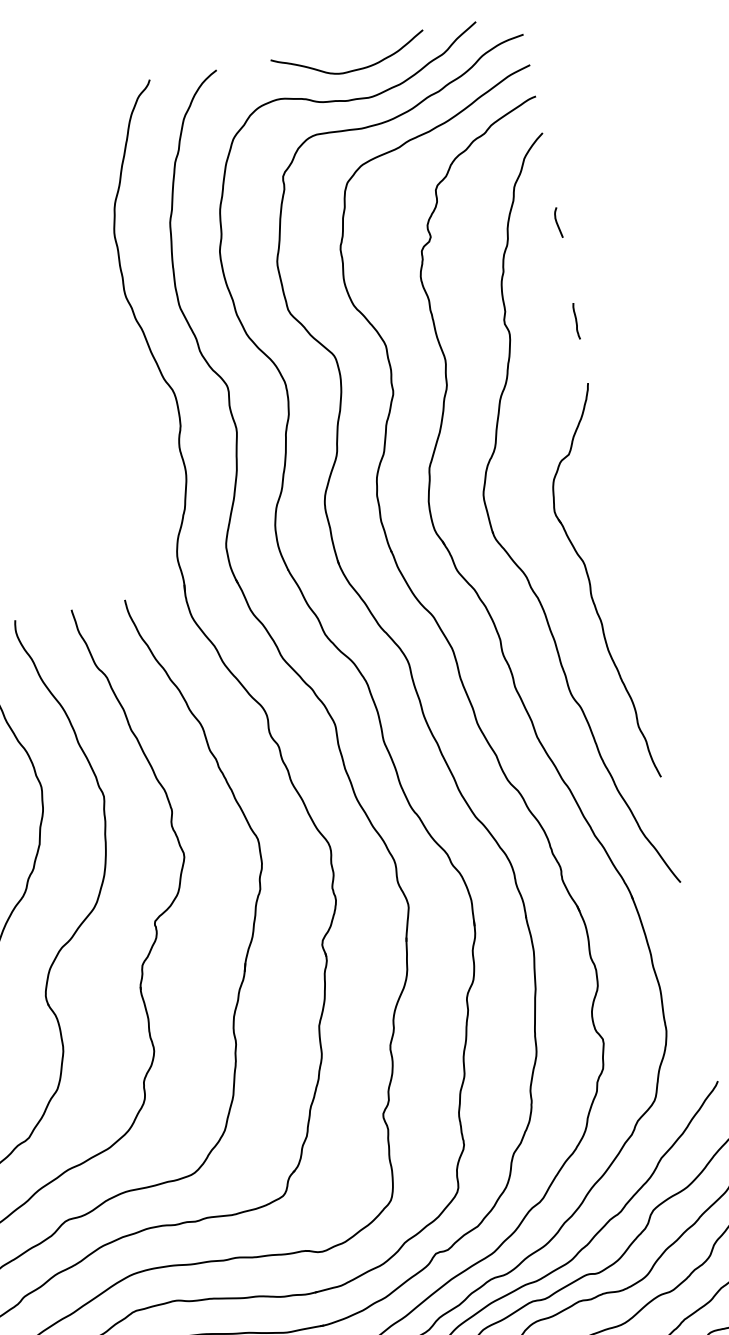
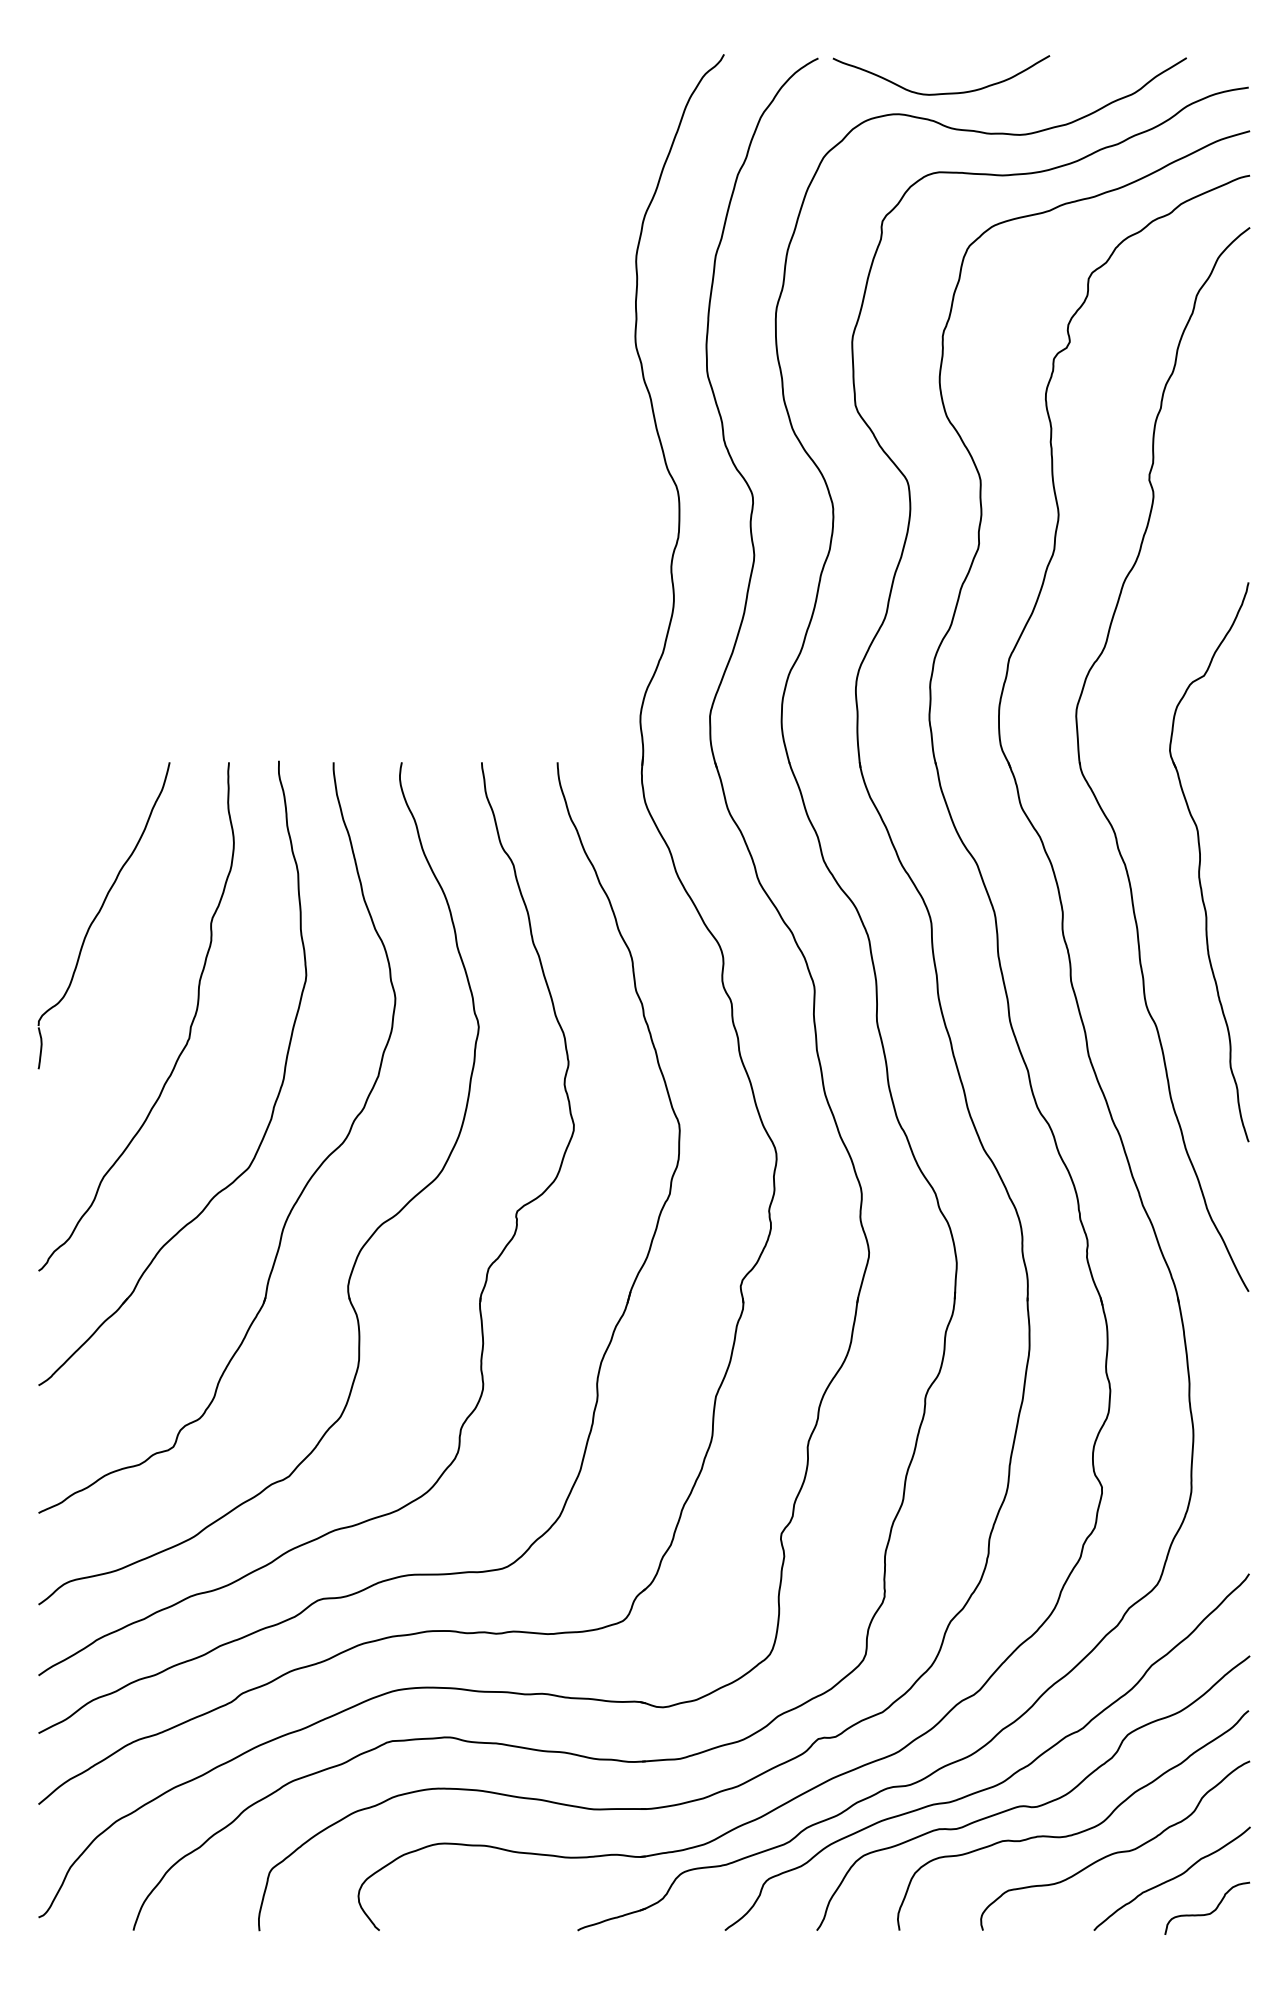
curve: (354, 69) -> (945, 92), moved
curve: (557, 222) -> (1247, 354), removed
line: (575, 321) -> (1247, 494), removed

